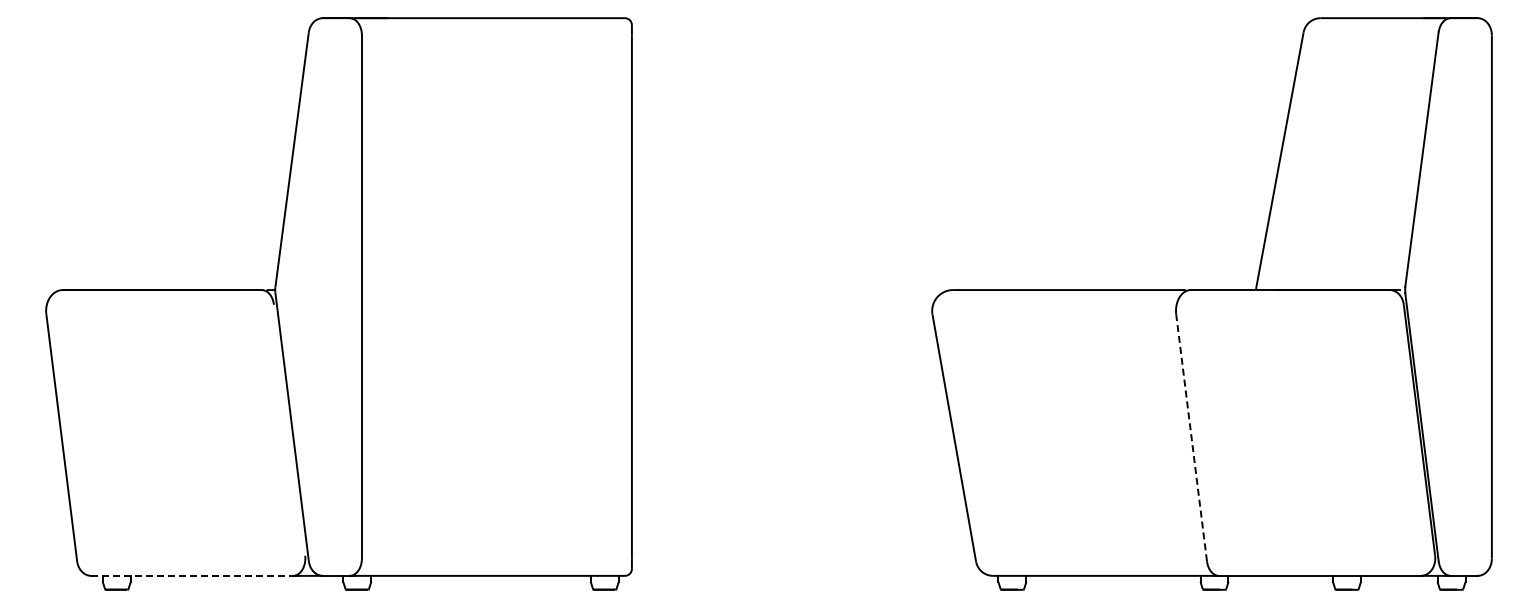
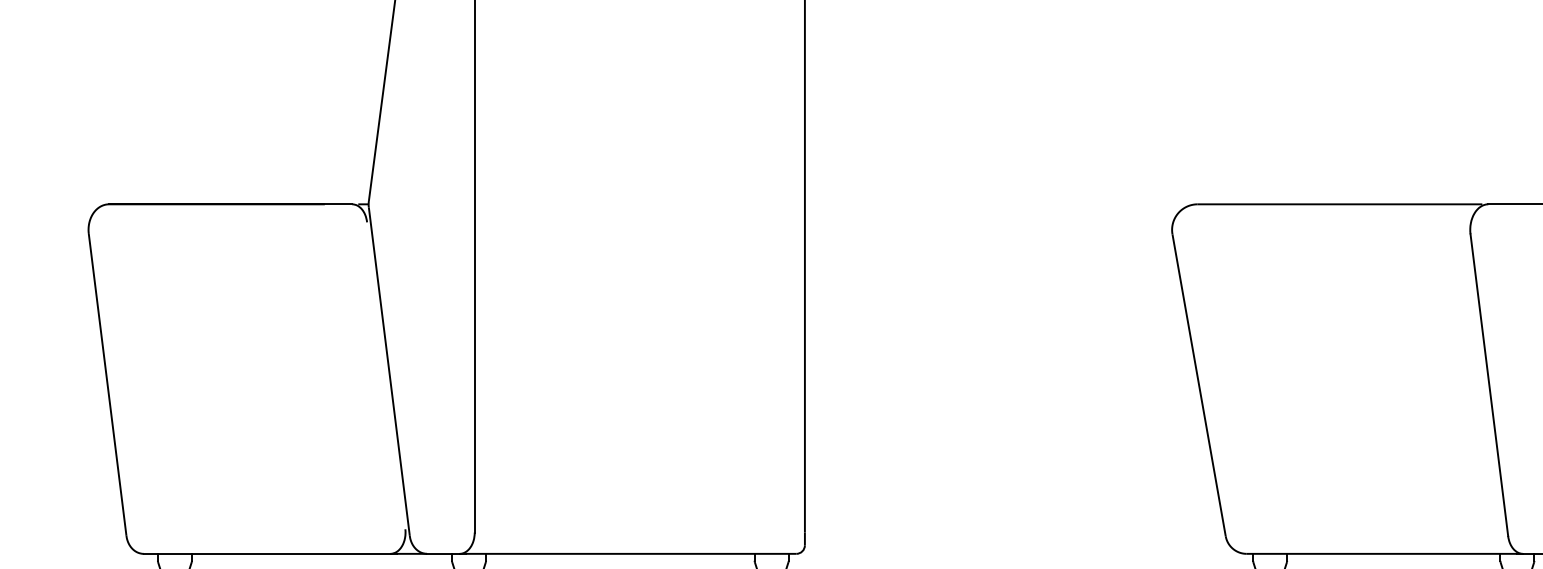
line: (1191, 437) -> (1489, 384), dashed -> solid
line: (192, 575) -> (267, 553), dashed -> solid

